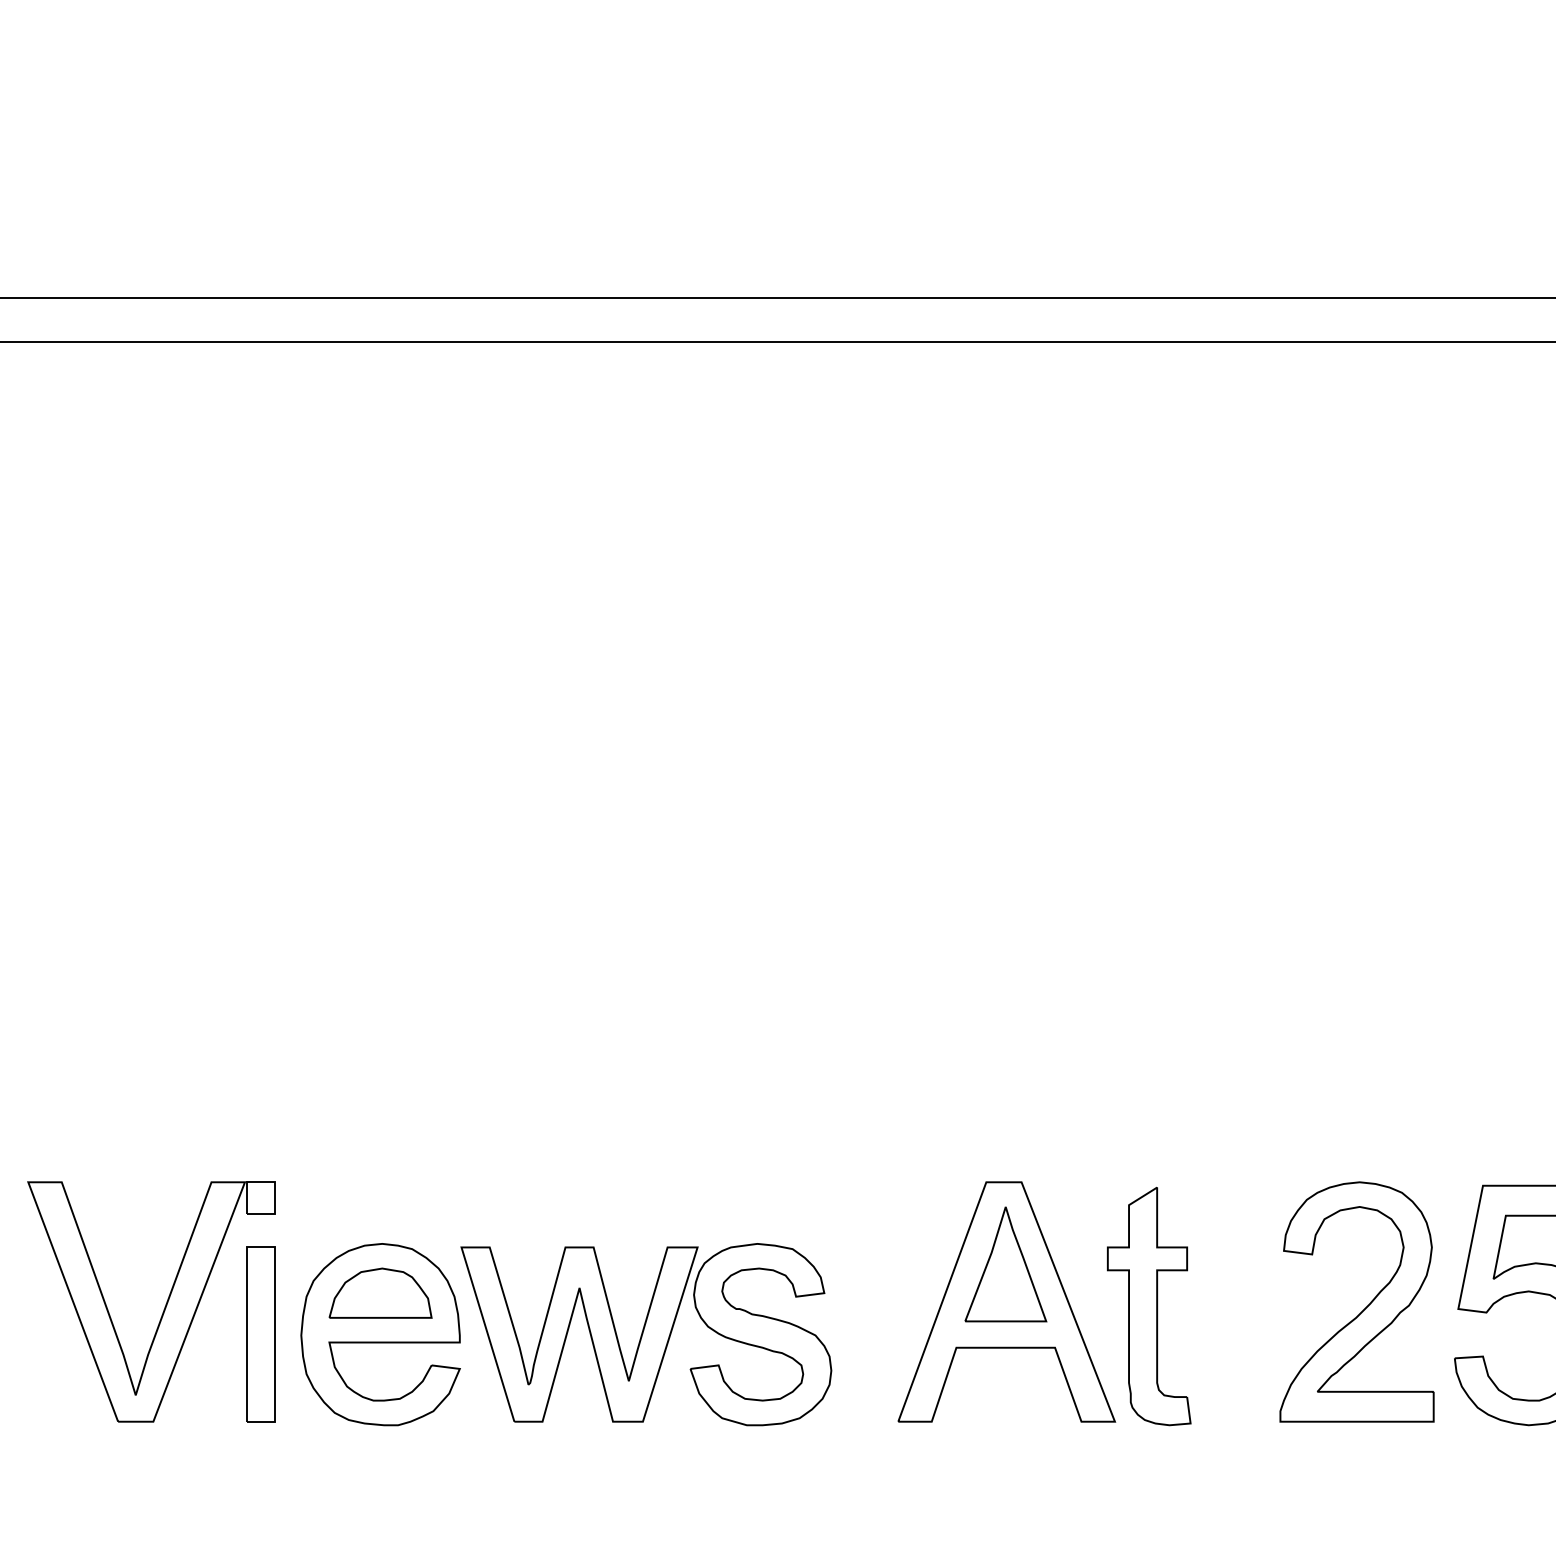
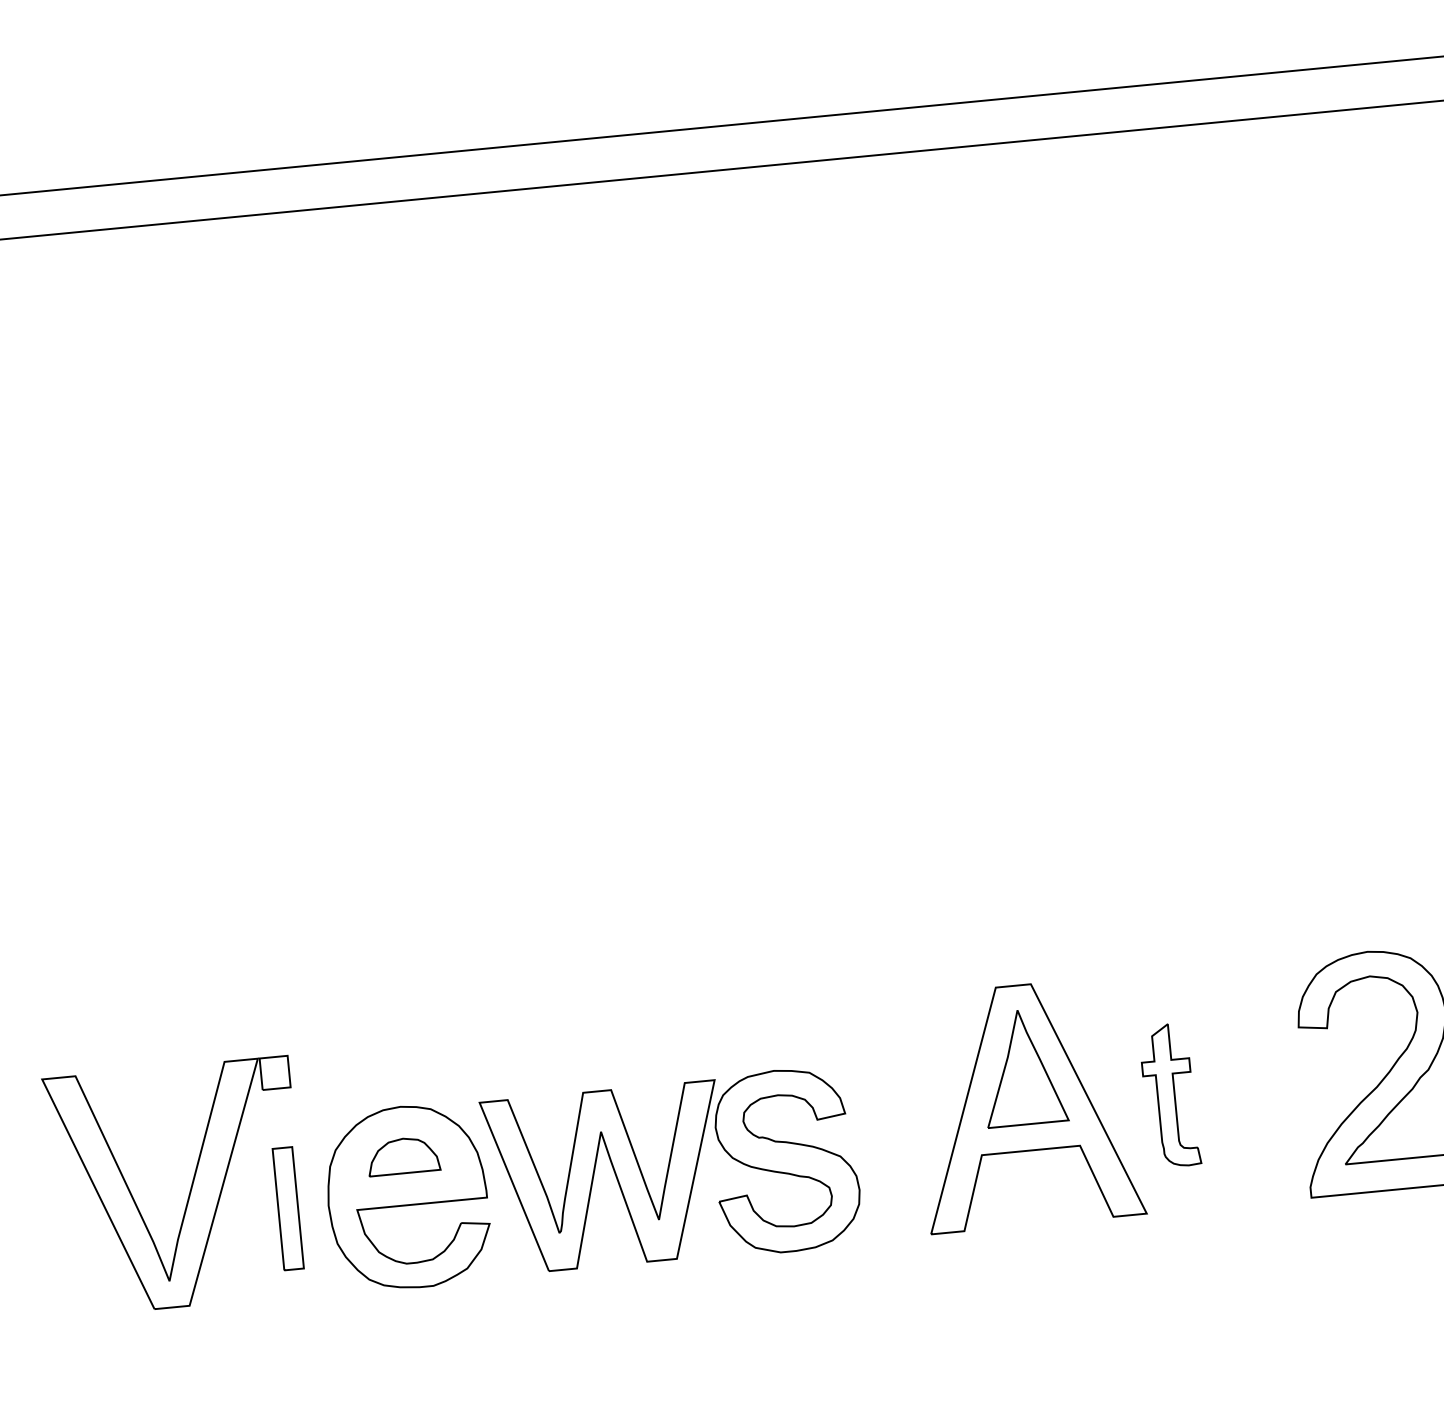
part: (380, 1292) -> (403, 1155), size x0.7
part: (1149, 1306) -> (1170, 1095), size x0.6
part: (260, 1334) -> (287, 1208), size x0.7

